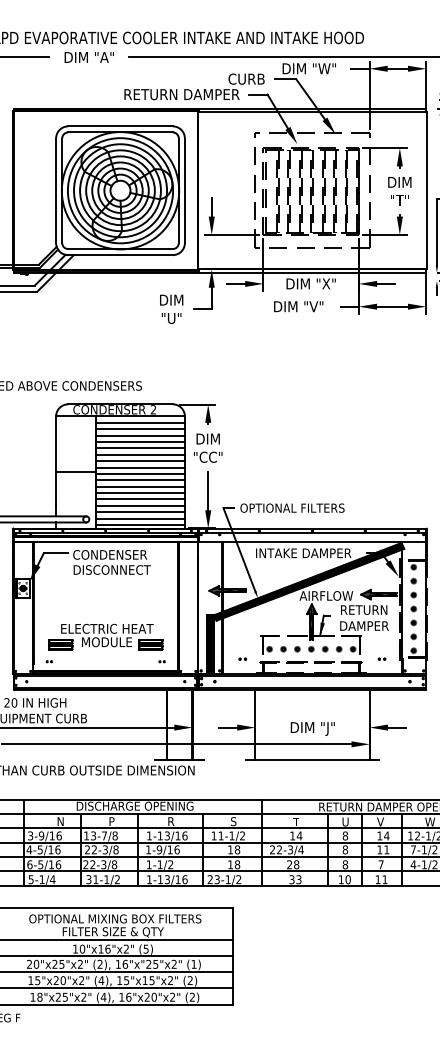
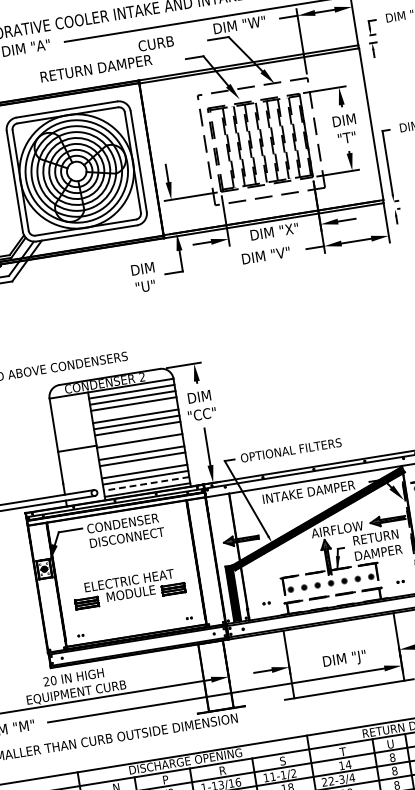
text: (194, 86) -> (107, 58), moved
line: (140, 442) -> (134, 410), removed
line: (140, 467) -> (138, 434), removed
line: (140, 480) -> (140, 447), removed
line: (140, 499) -> (143, 465), removed
line: (140, 518) -> (146, 483), solid -> dashed
part: (105, 636) -> (128, 588), moved

